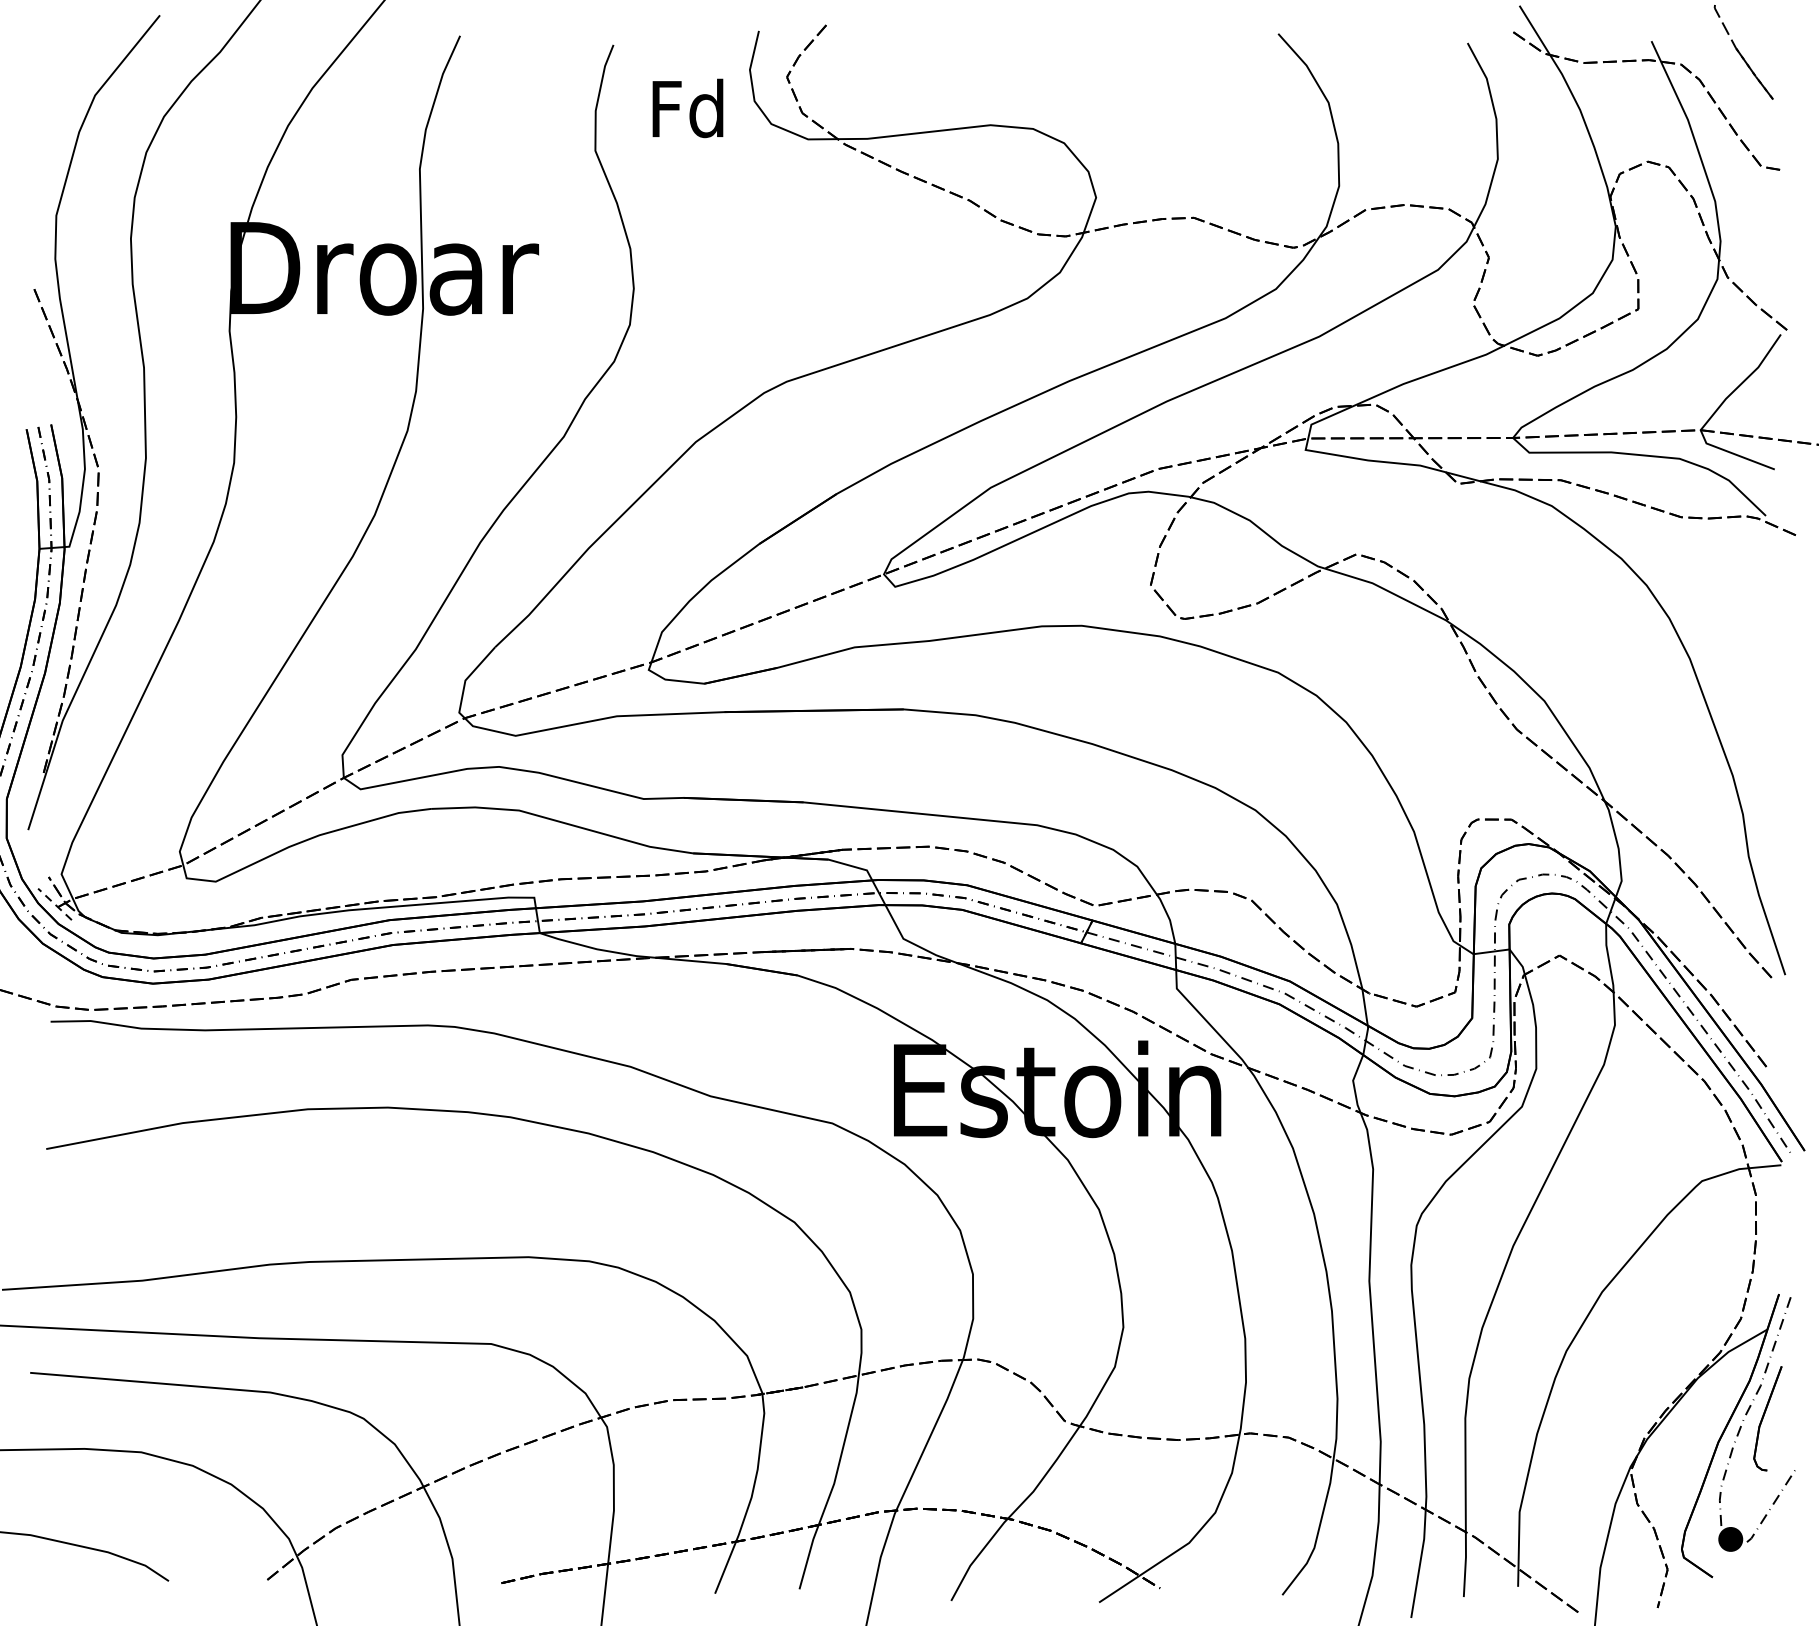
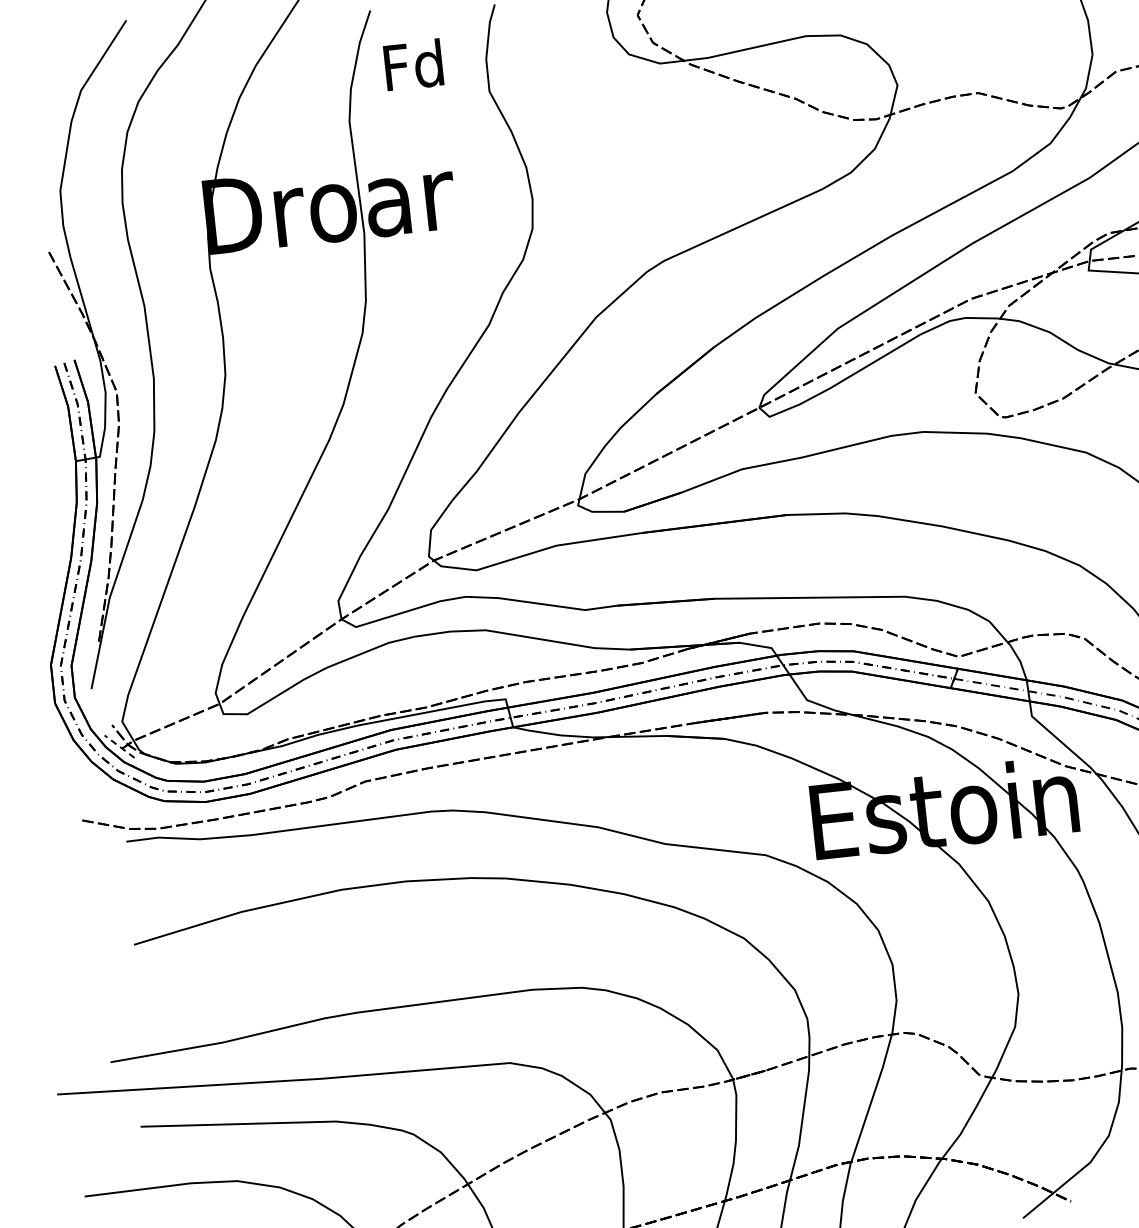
text: (687, 108) -> (413, 65), moved

